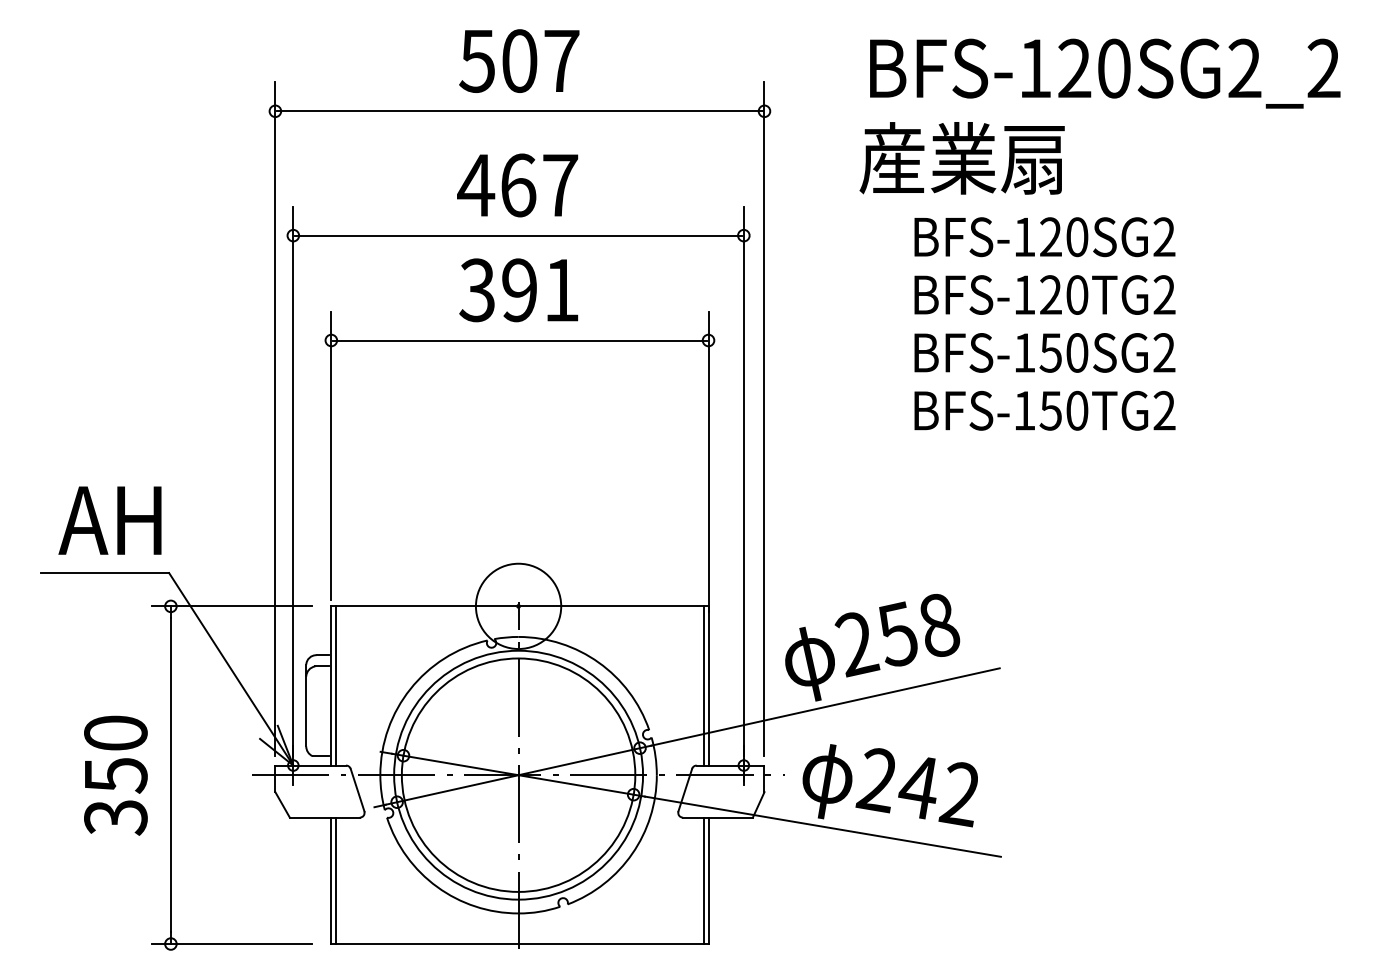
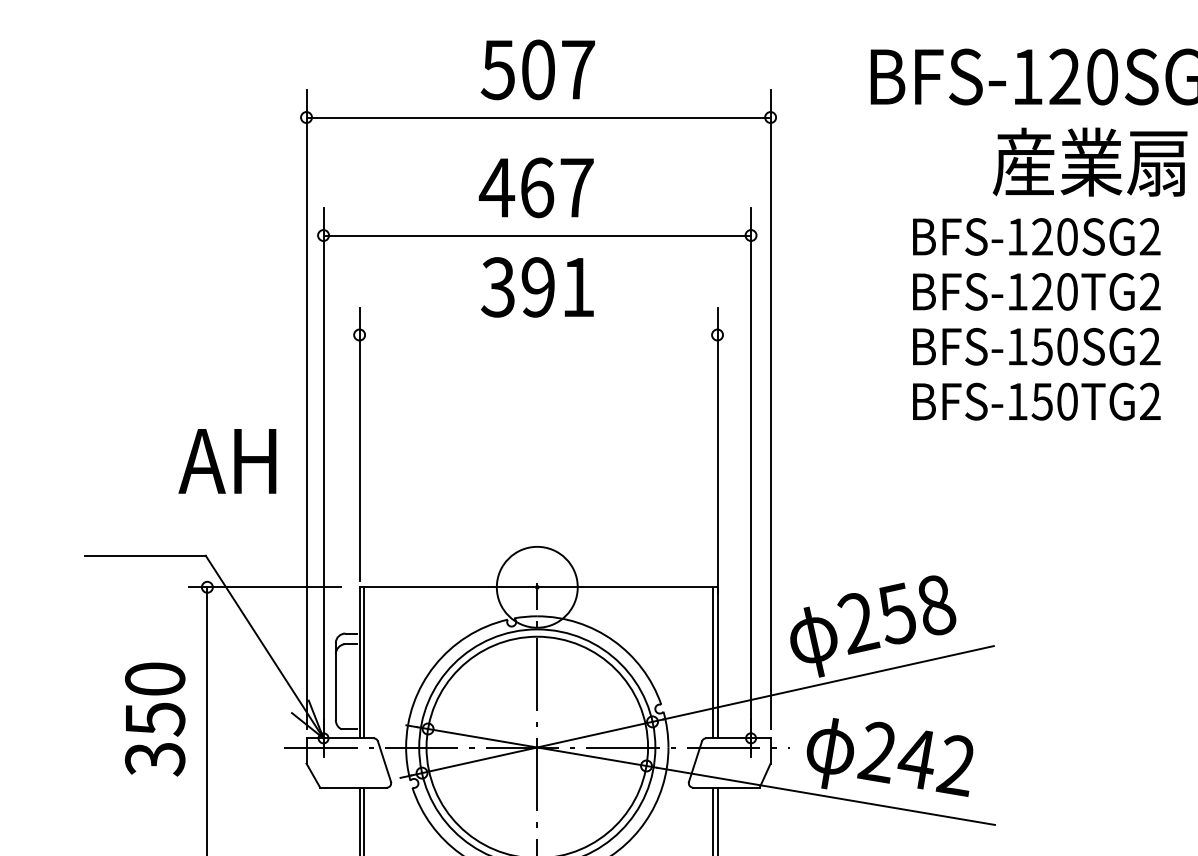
text: (961, 158) -> (1089, 162), moved
line: (519, 340) -> (538, 335), removed
text: (109, 520) -> (226, 461), moved
text: (115, 775) -> (154, 719), moved

